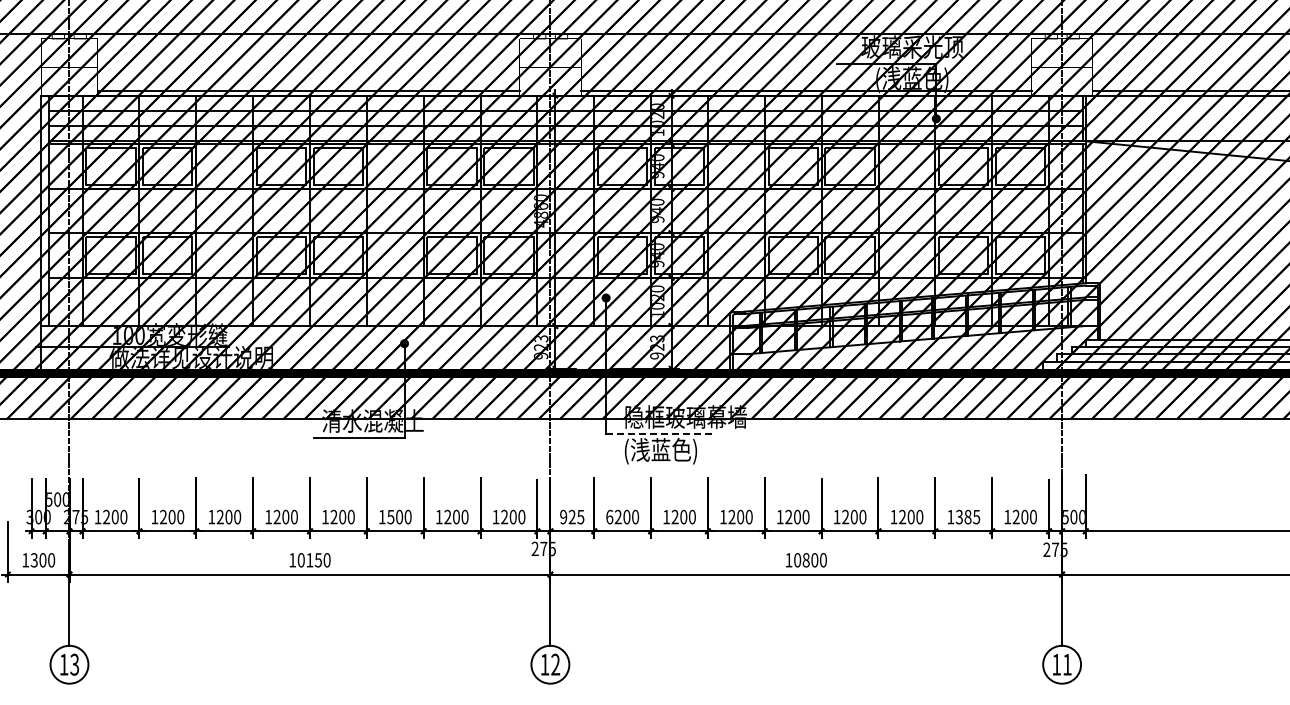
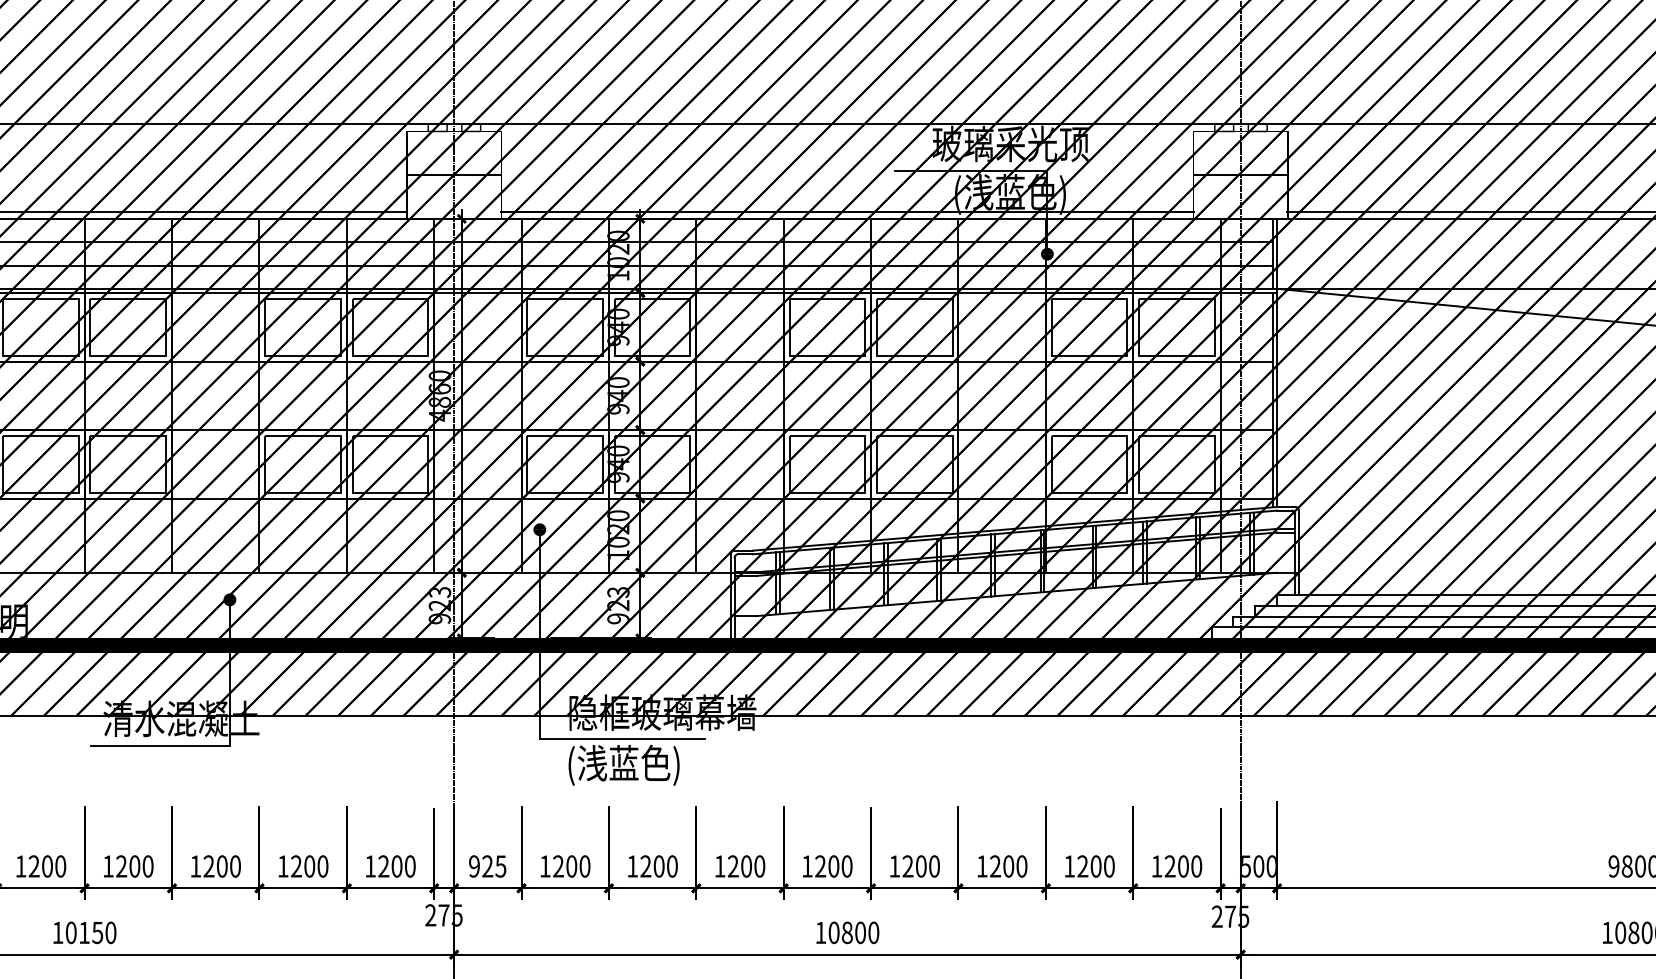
line: (660, 434) -> (623, 739), dashed -> solid
text: (390, 516) -> (208, 865), 1500 -> 1200
text: (609, 516) -> (544, 865), 6200 -> 1200
text: (967, 516) -> (1095, 865), 1385 -> 1200

